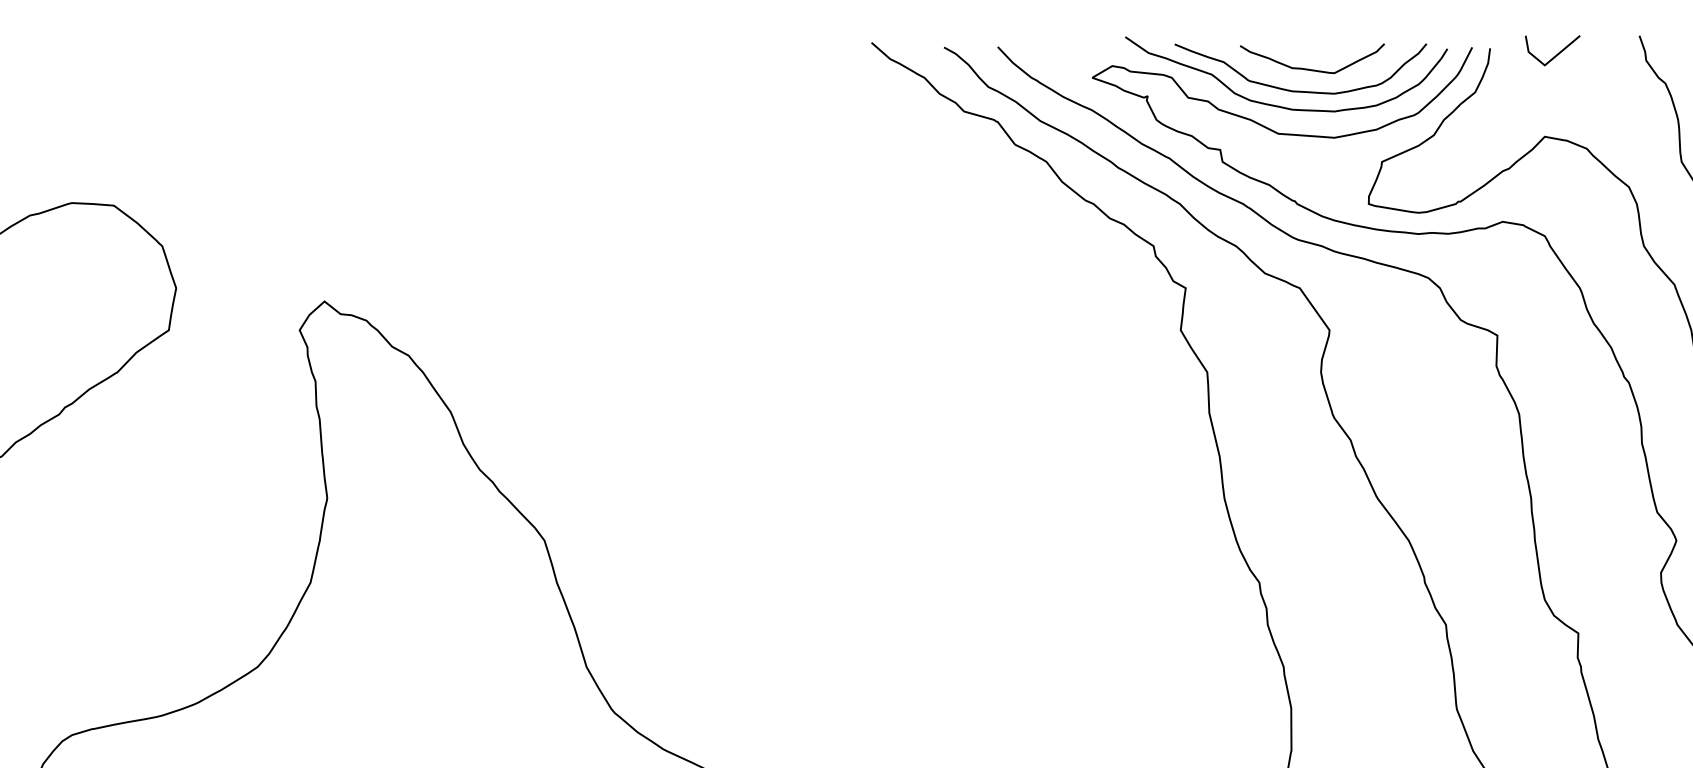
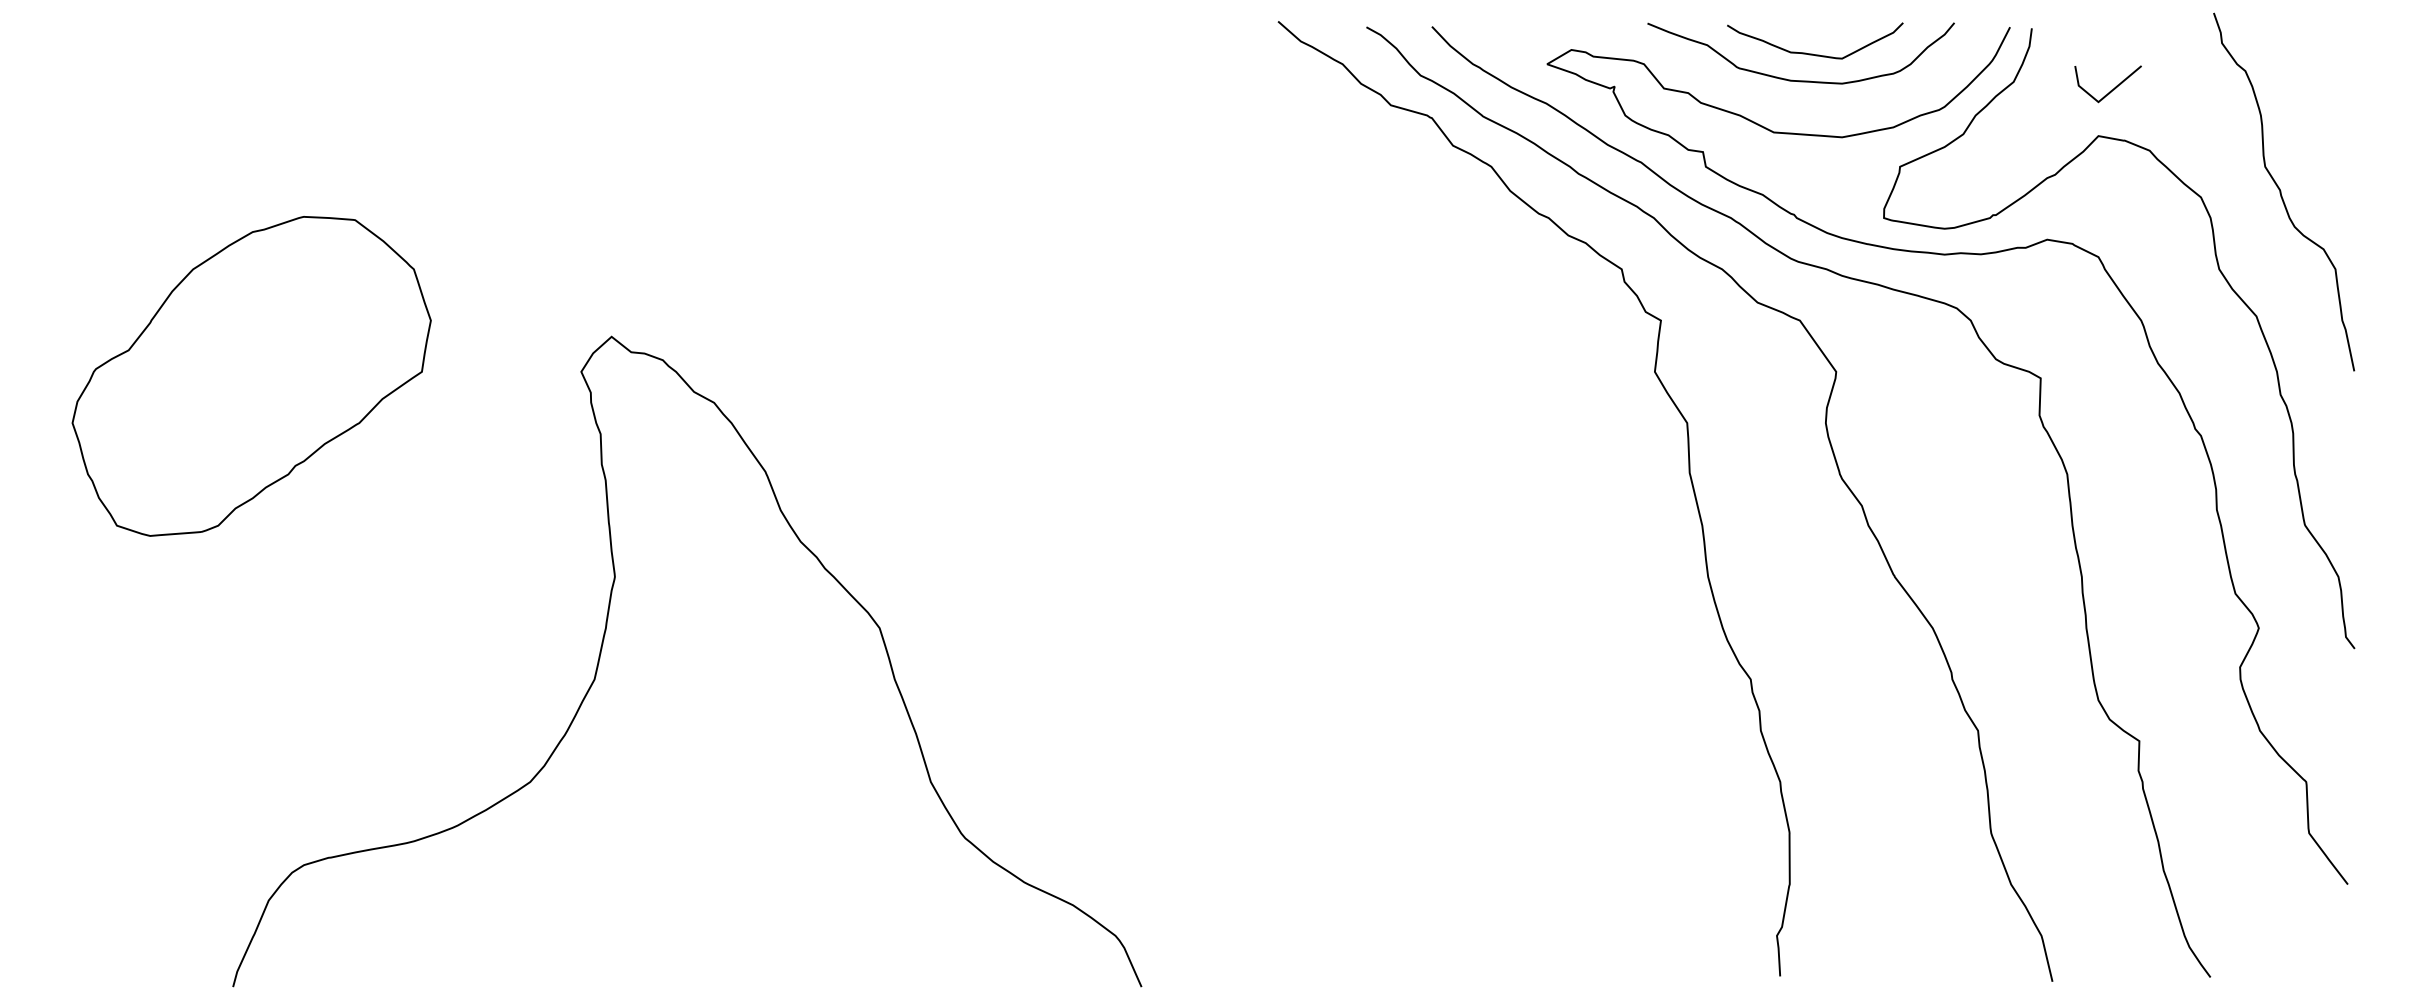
line: (1554, 55) -> (2110, 90), moved
curve: (1279, 105) -> (1775, 98), removed

